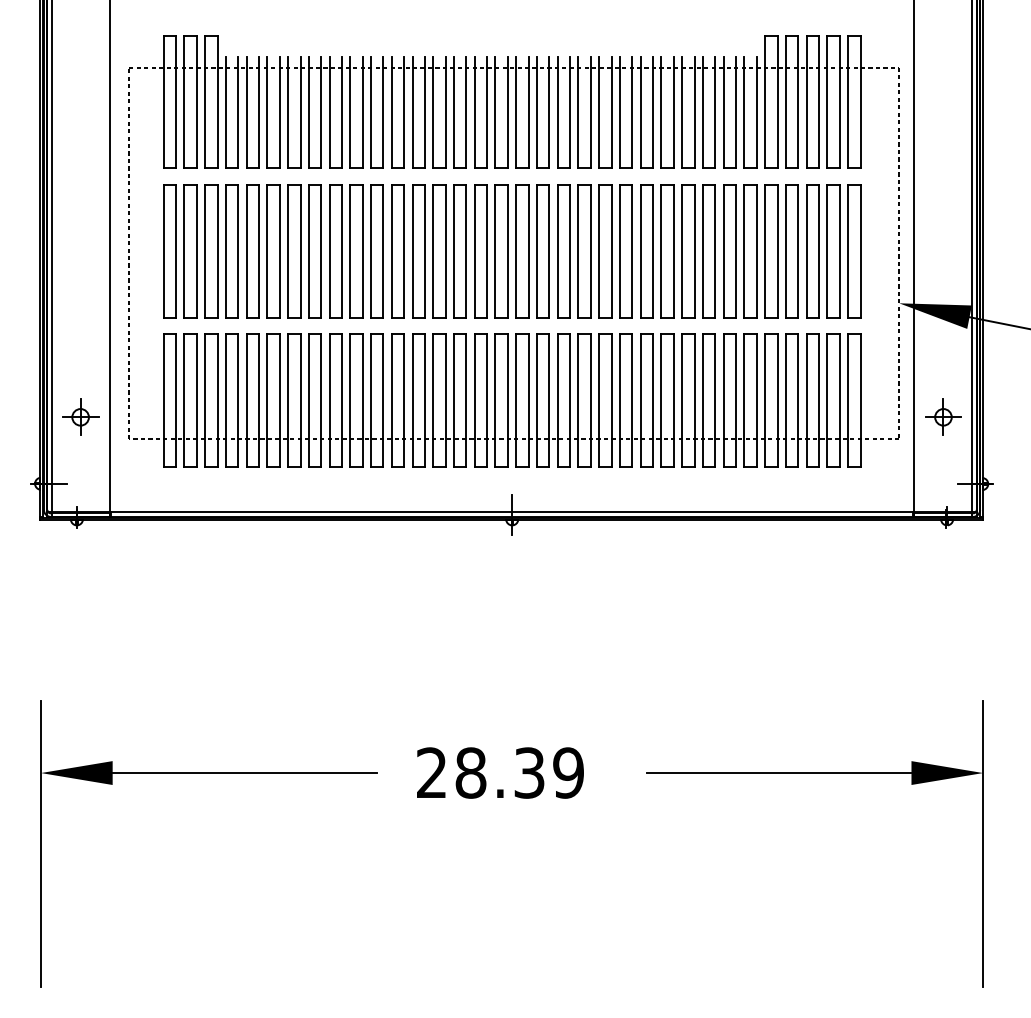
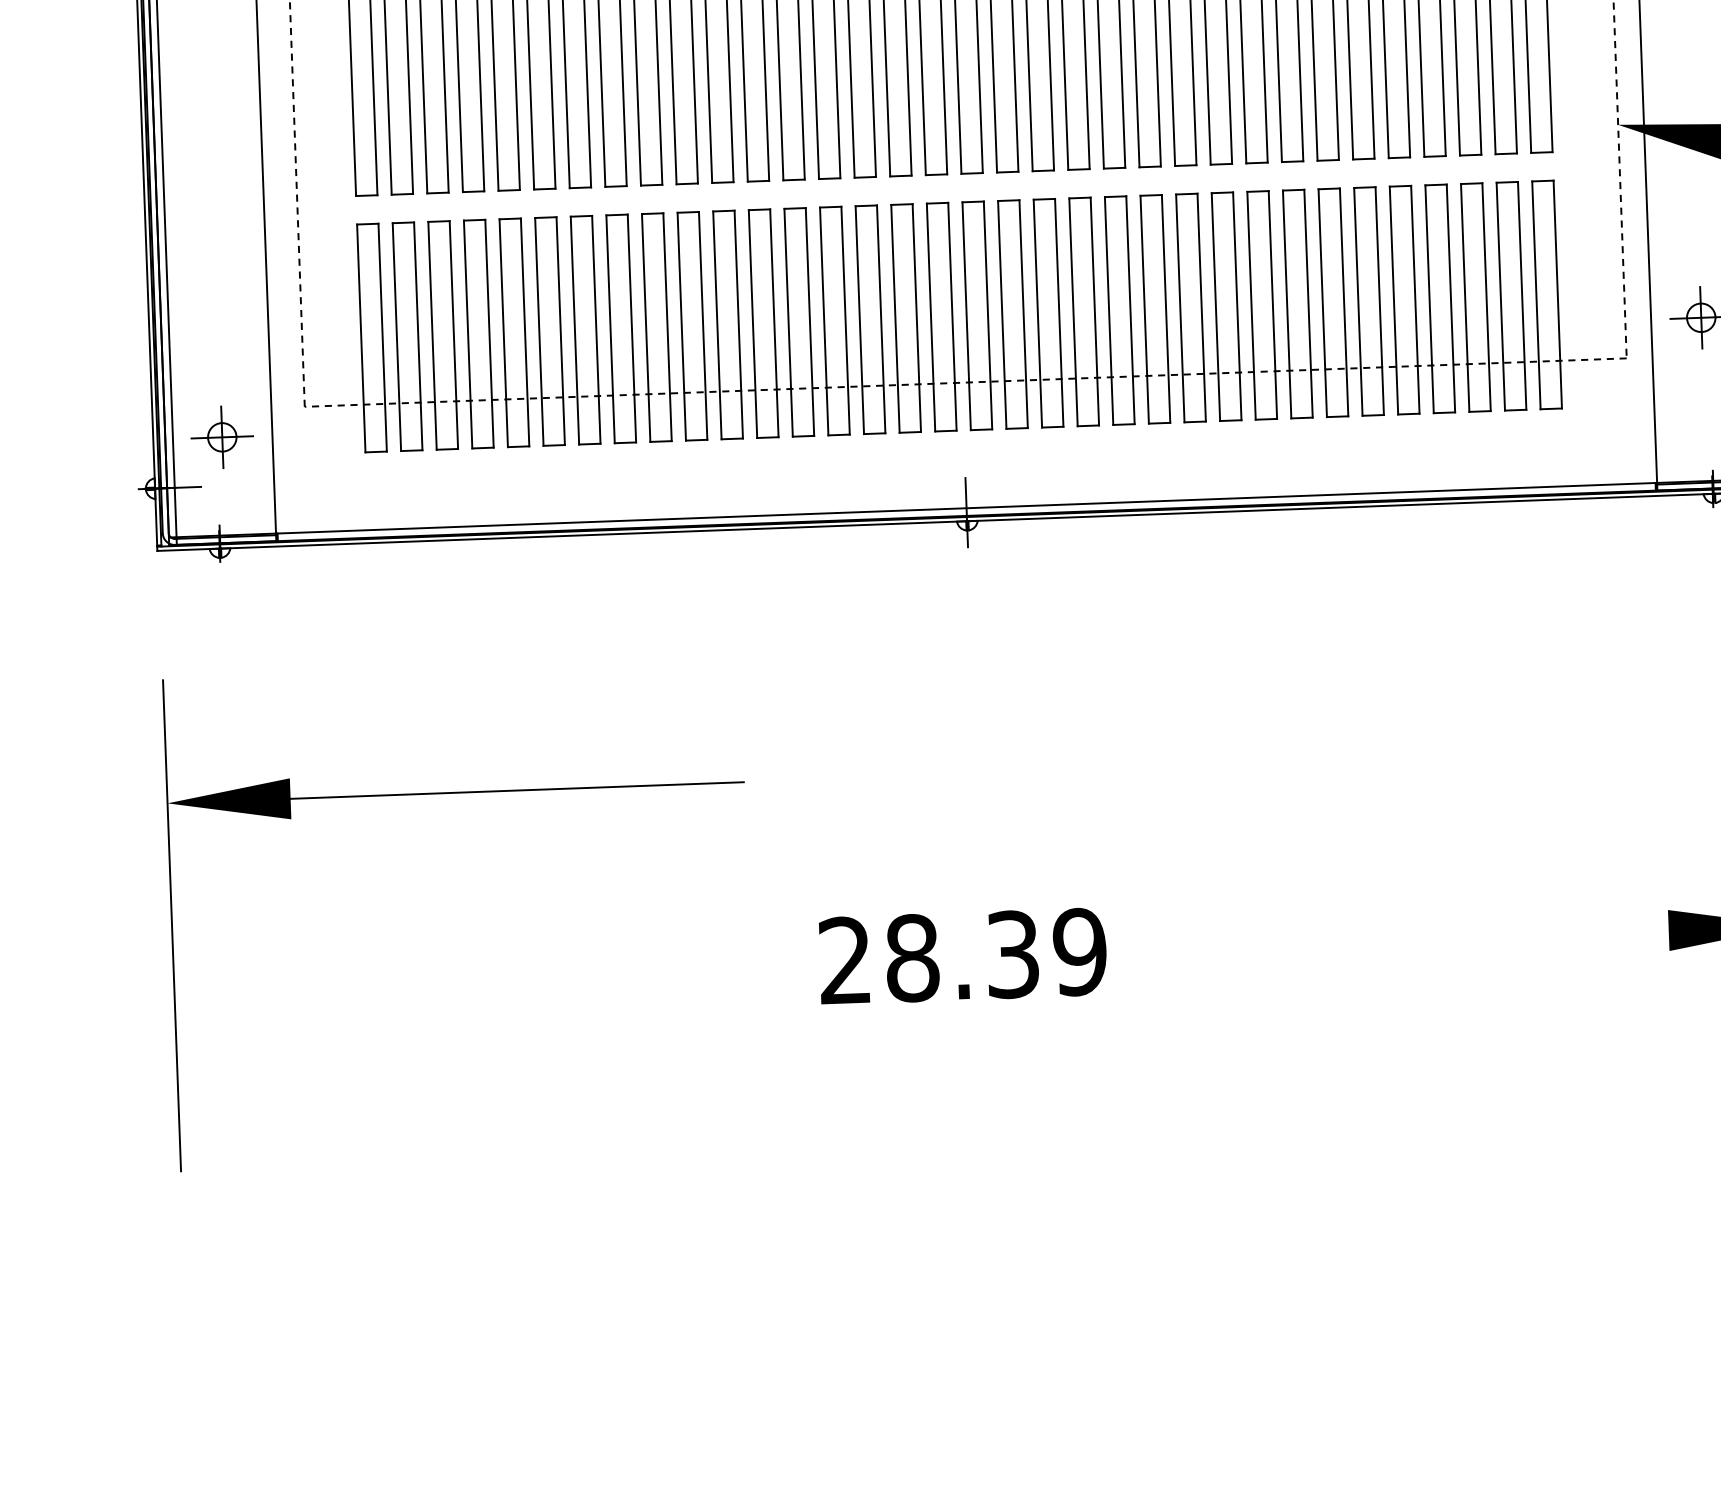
part: (80, 416) -> (222, 435), moved
part: (208, 773) -> (455, 793), moved
line: (779, 773) -> (1442, 939), removed

